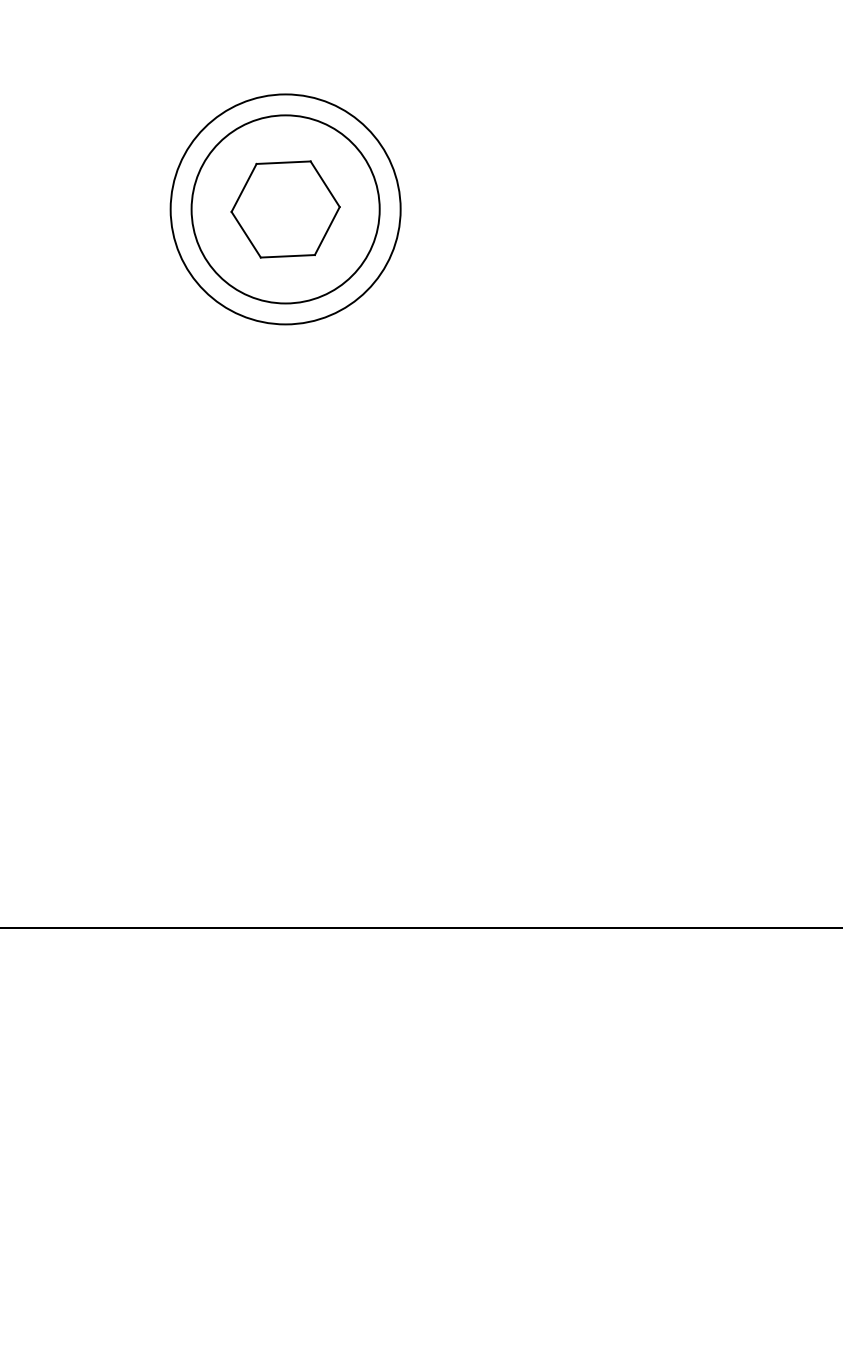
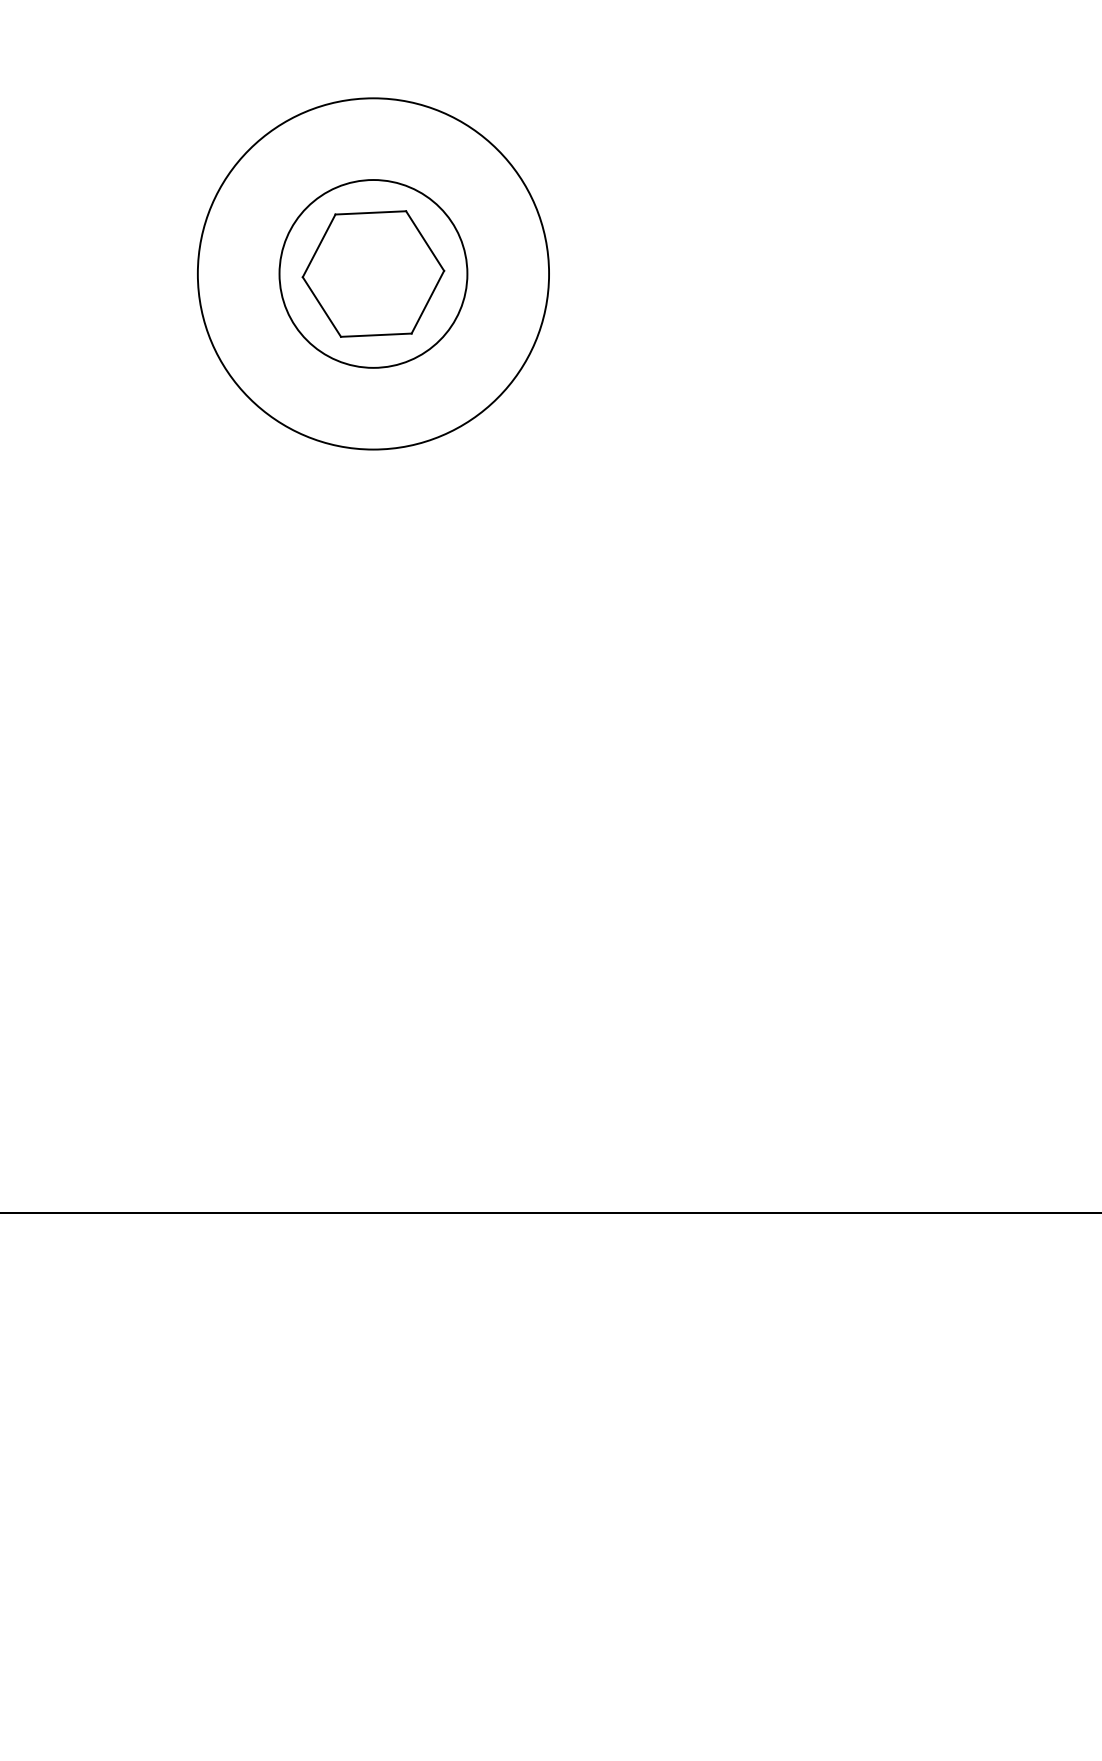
circle: (285, 209) -> (373, 273), size x0.62
circle: (285, 209) -> (373, 273), size x1.43

